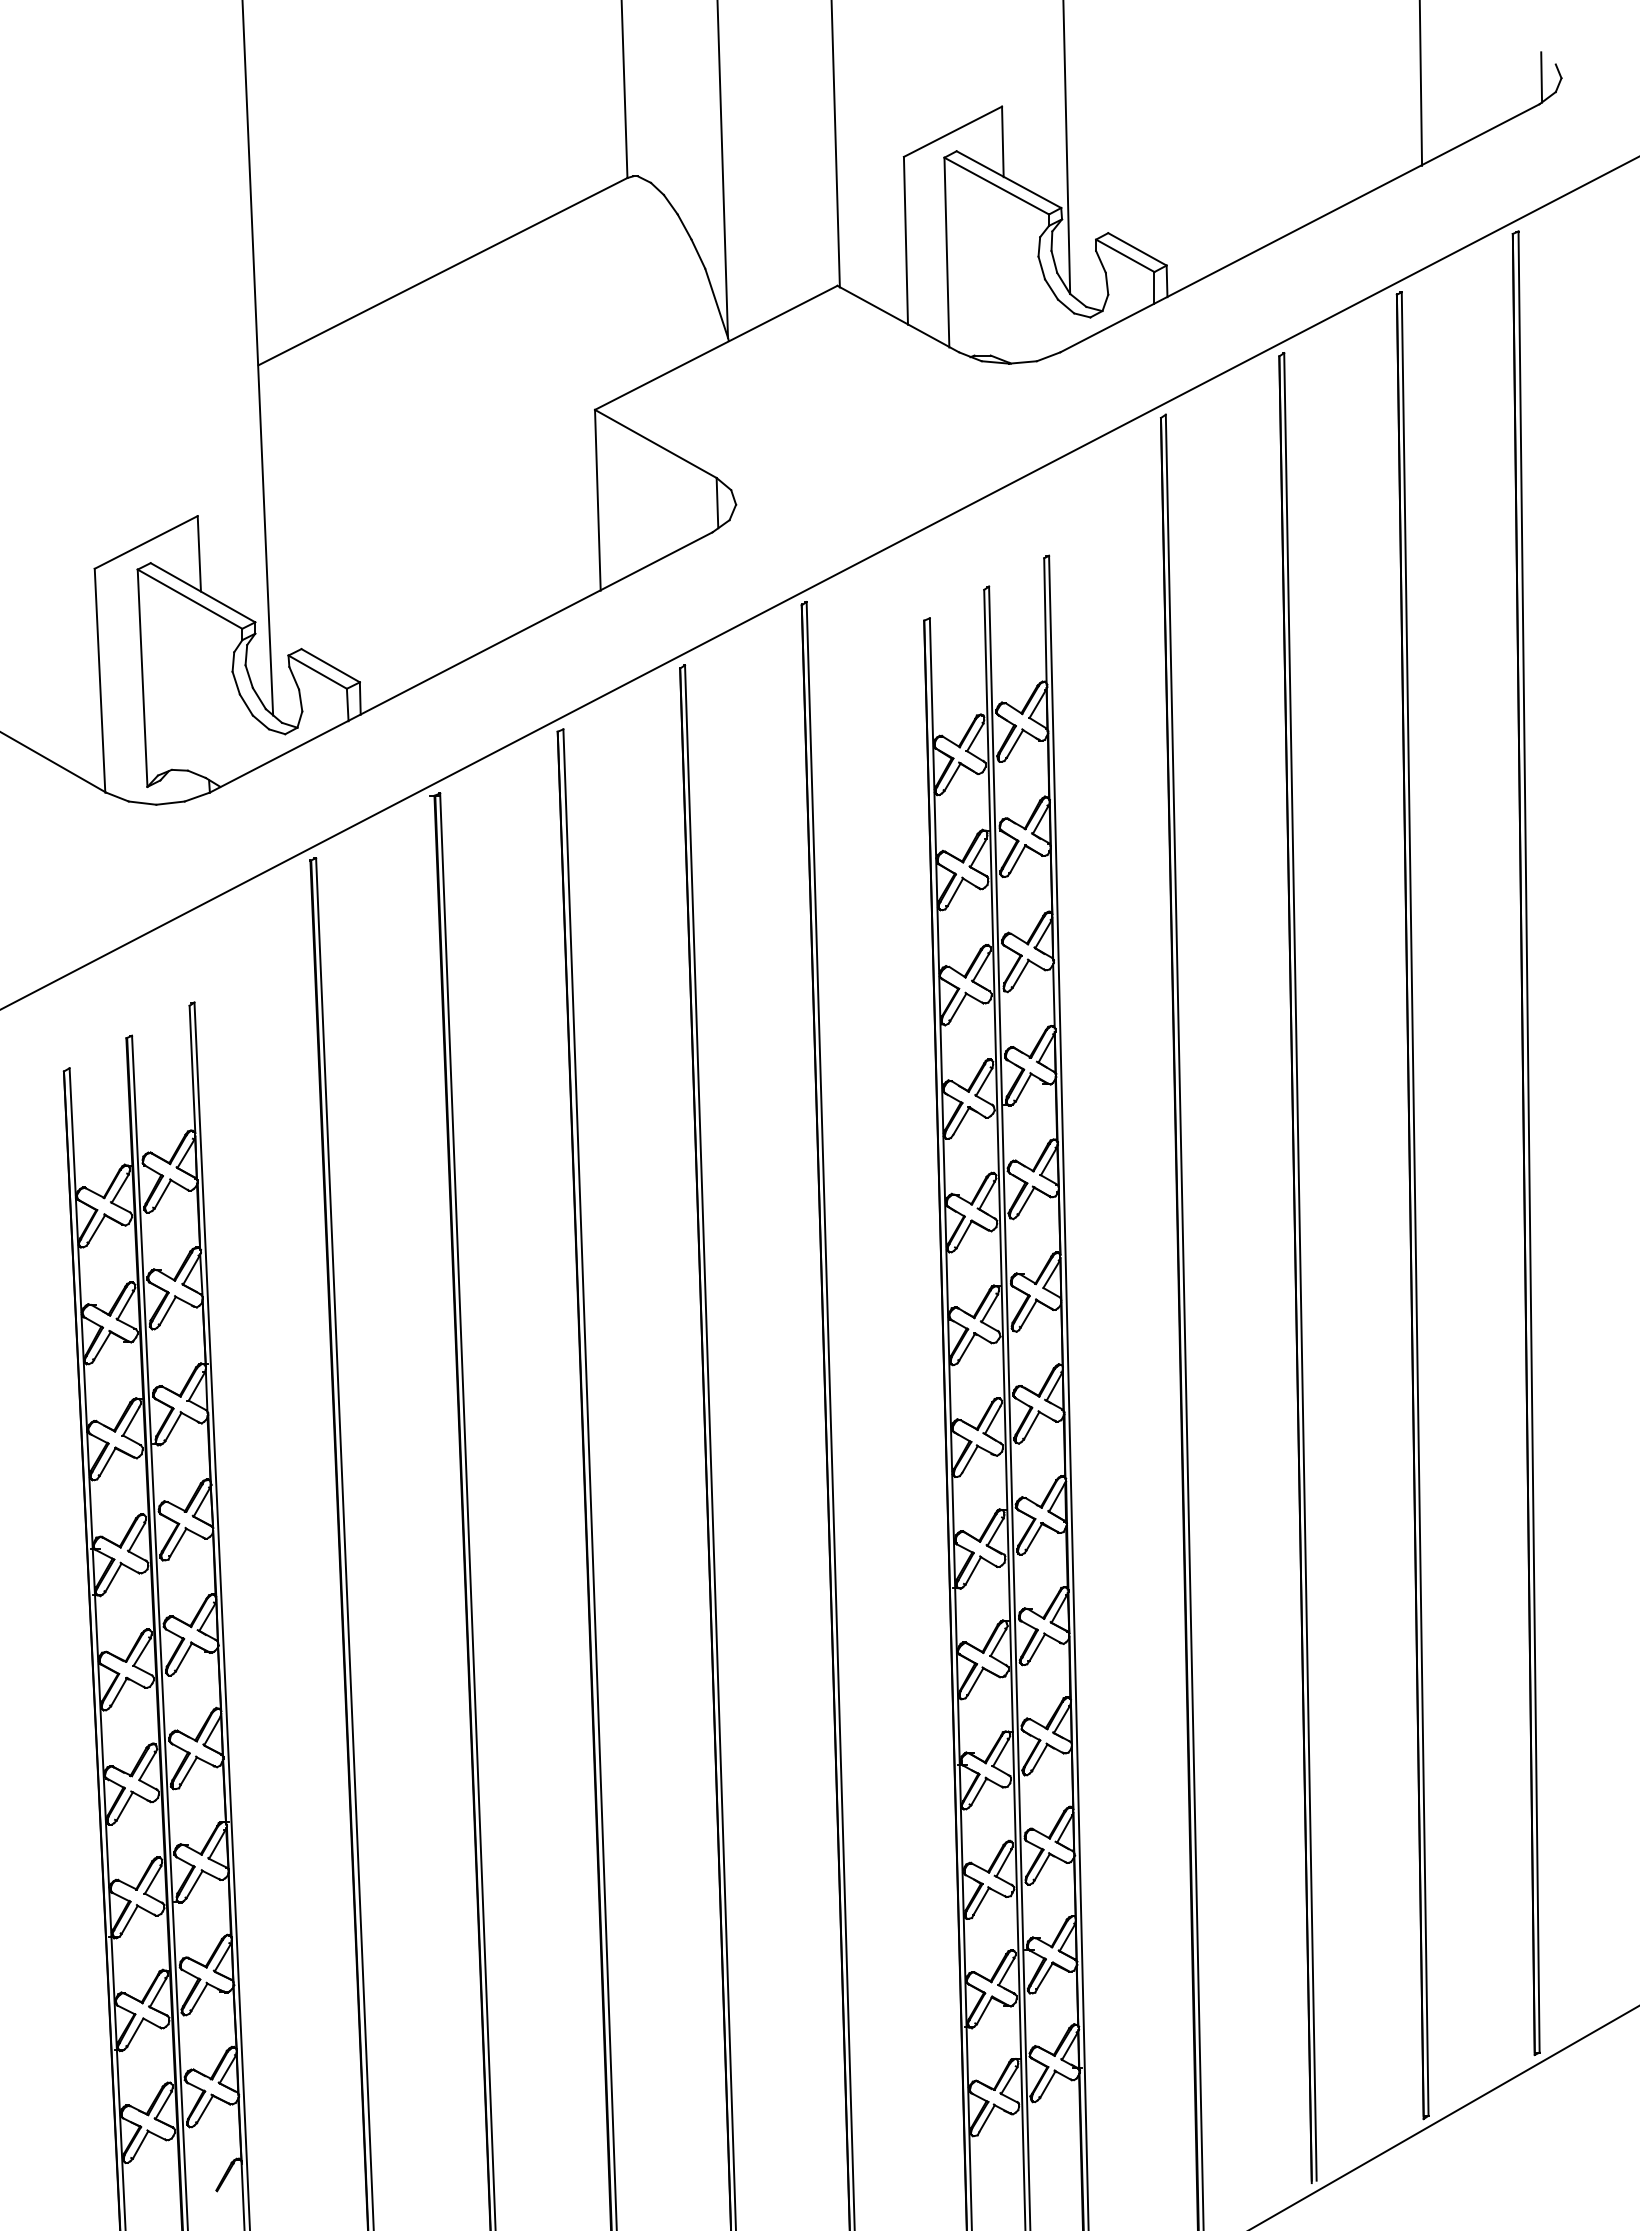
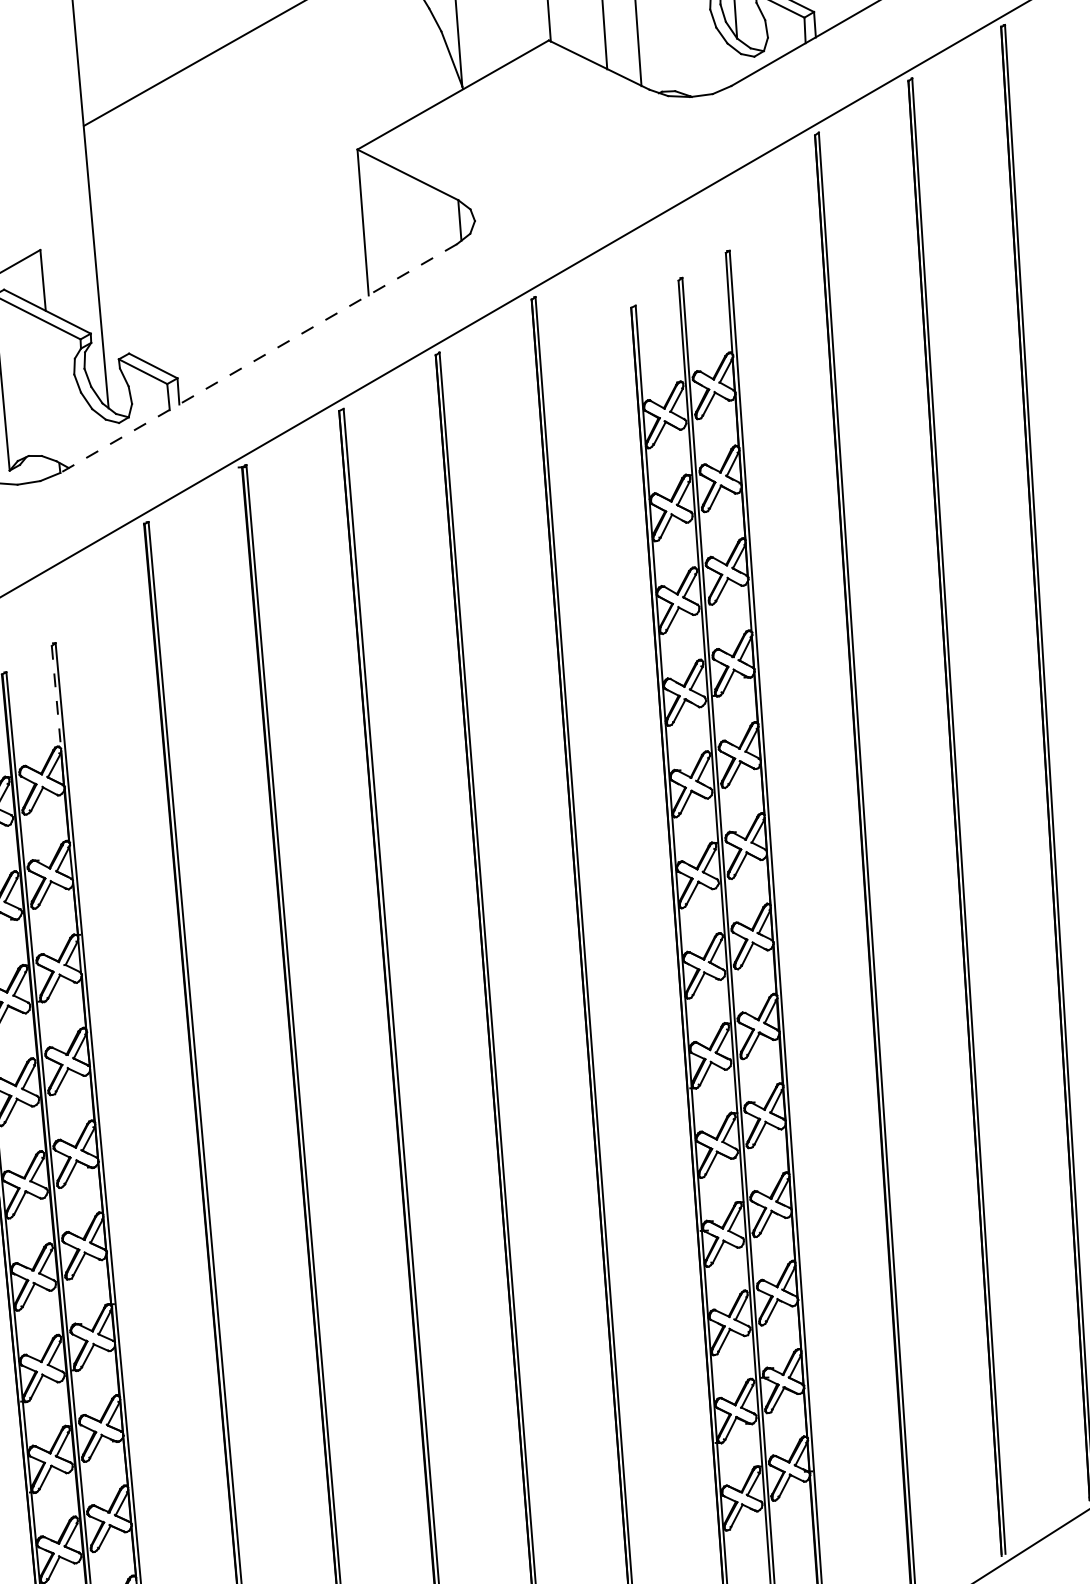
line: (460, 662) -> (258, 358), solid -> dashed
line: (192, 1069) -> (56, 697), solid -> dashed

